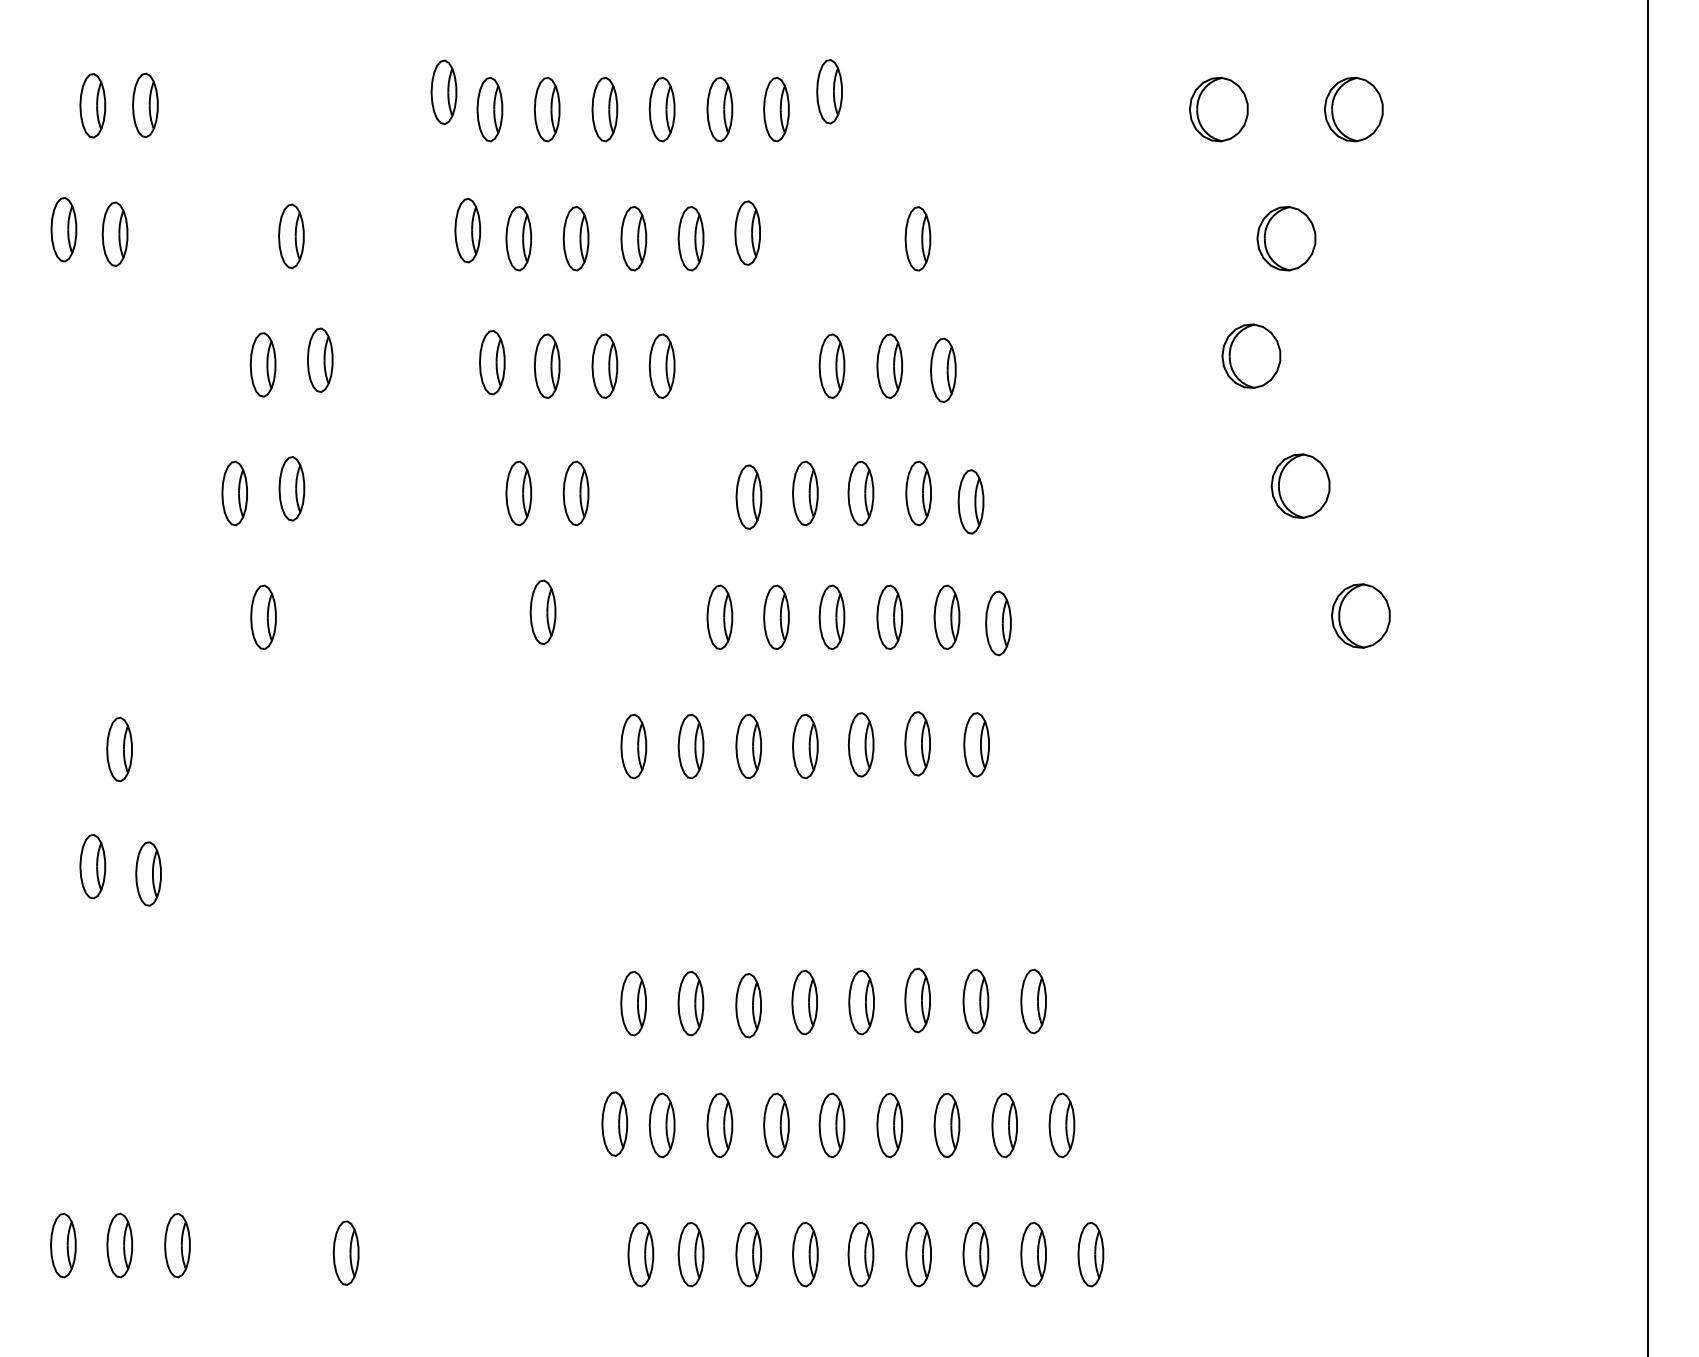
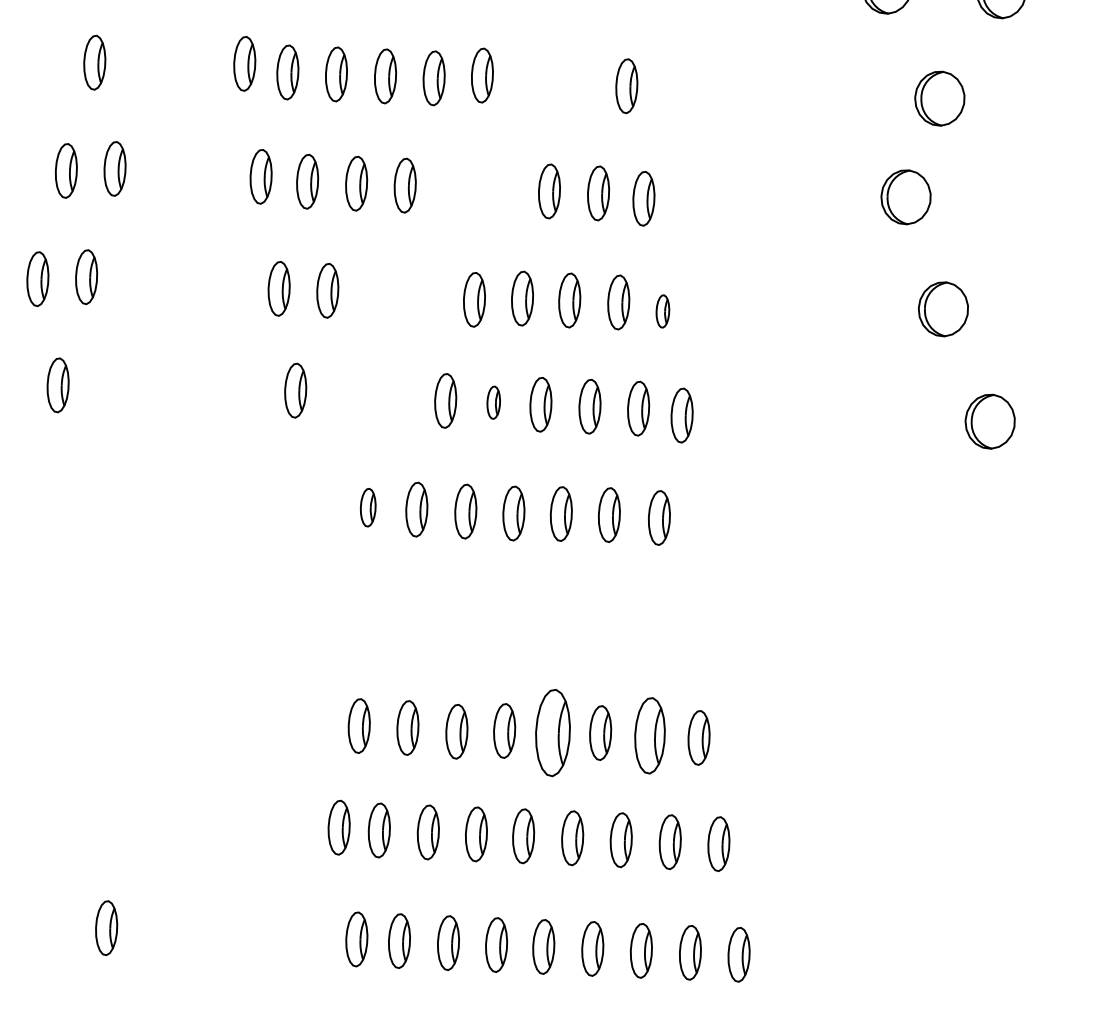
part: (970, 501) -> (662, 311), size x0.6
part: (776, 616) -> (493, 402), size x0.6
part: (633, 746) -> (367, 507), size x0.7
part: (975, 1001) -> (649, 735), size x1.4
part: (861, 1002) -> (552, 732), size x1.6

